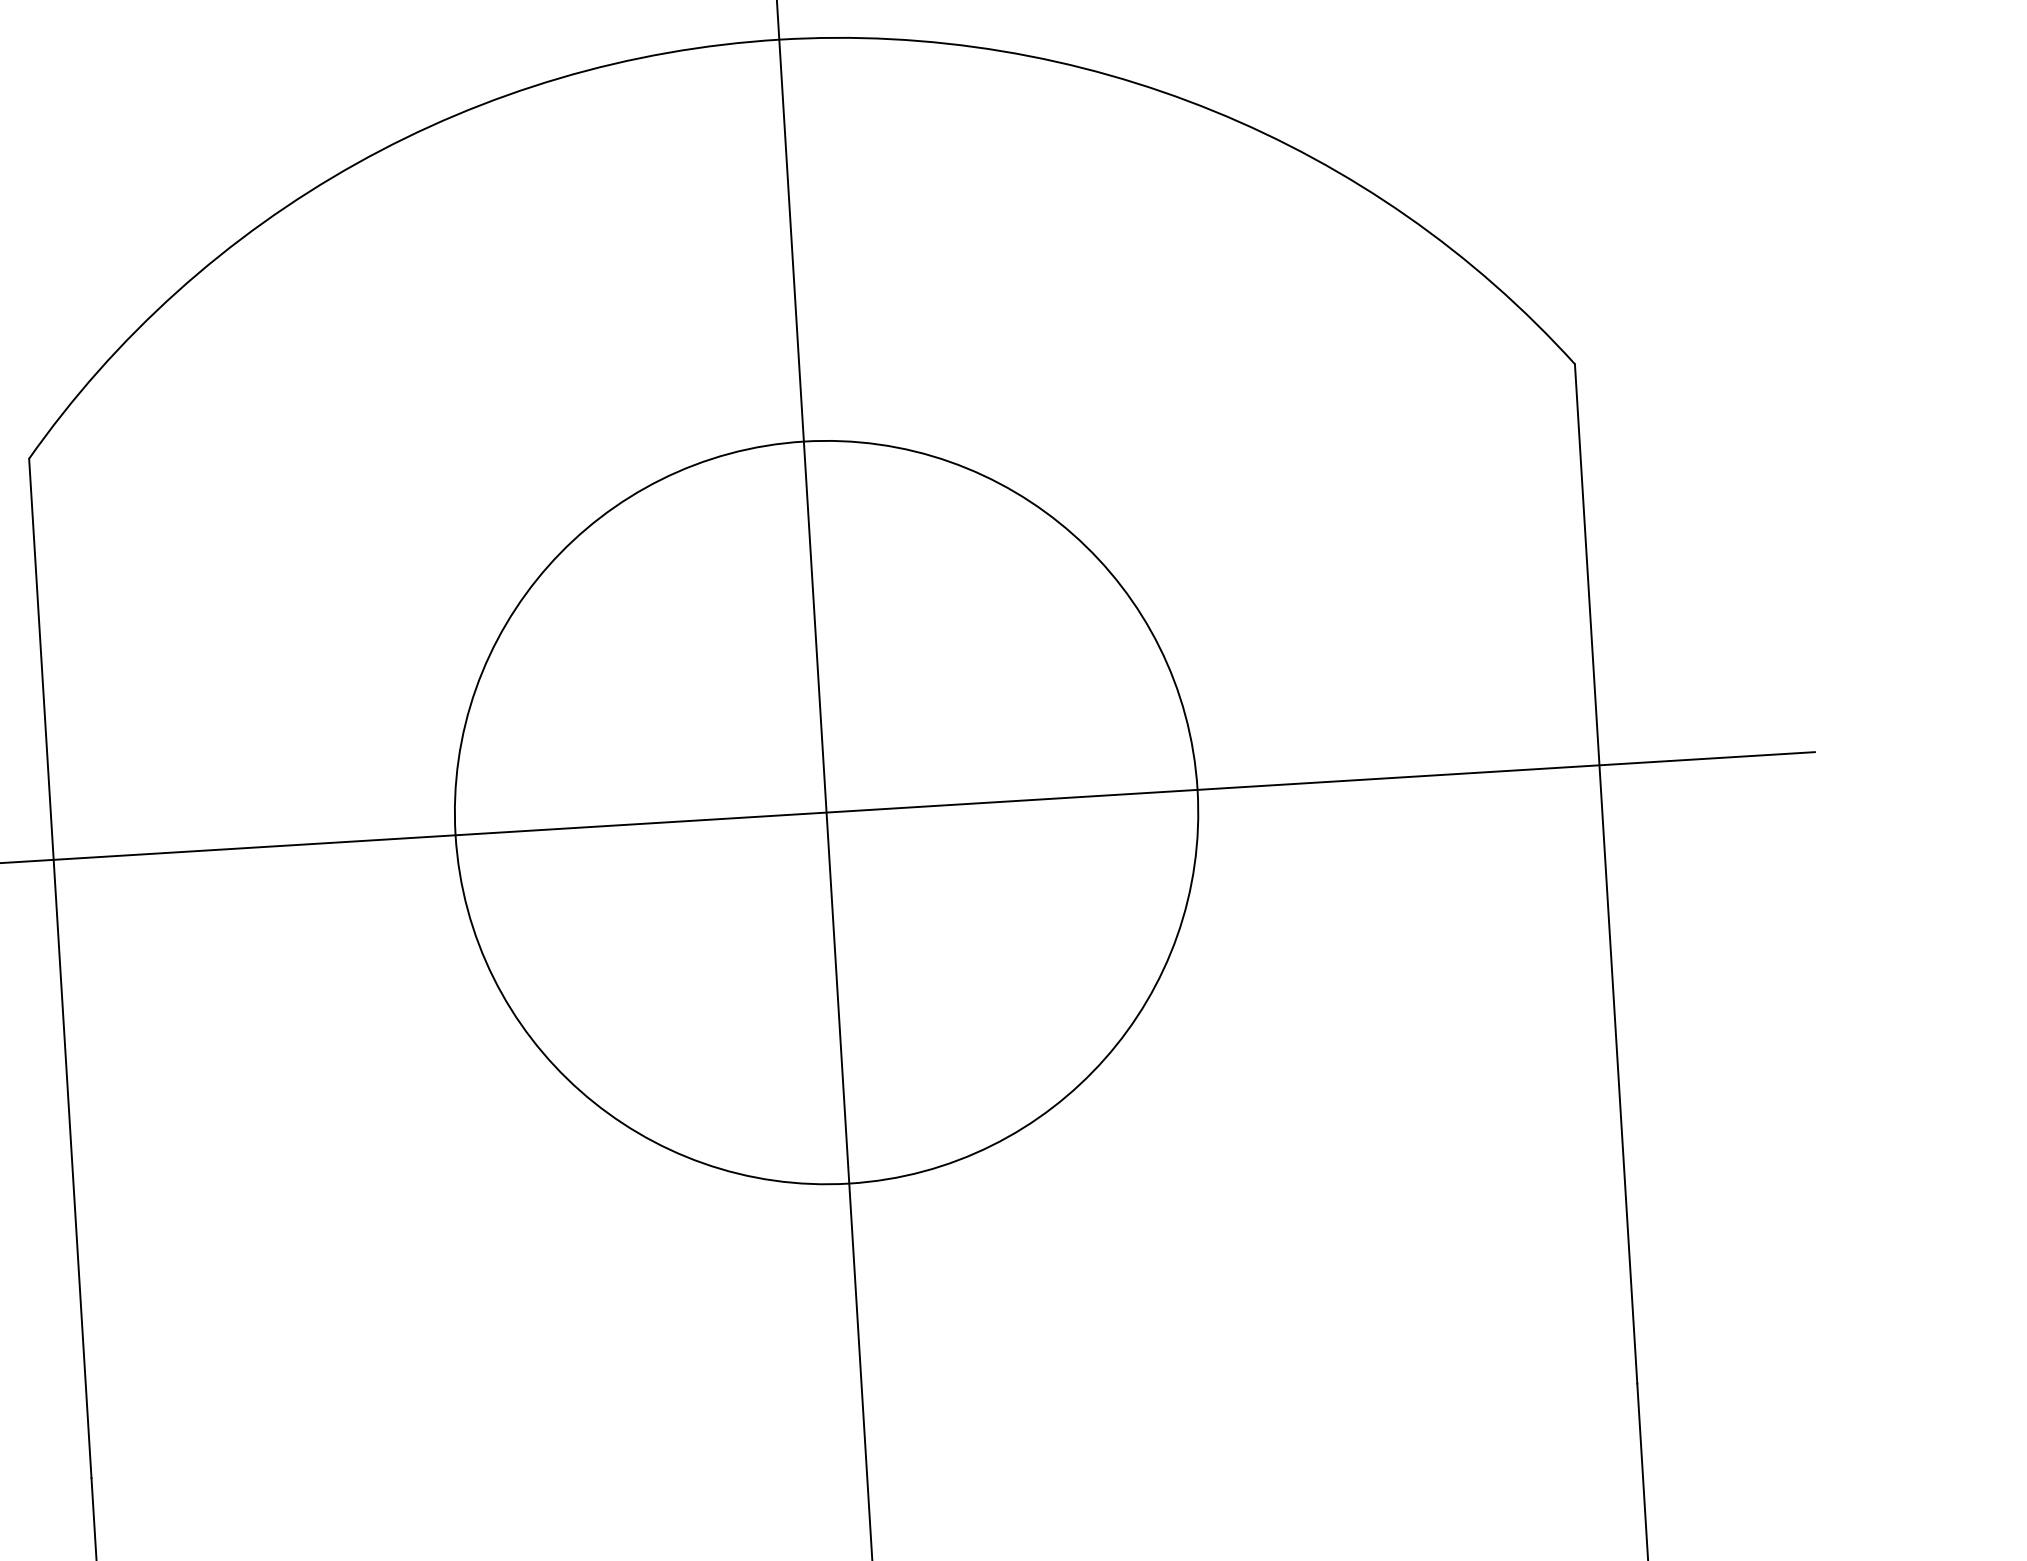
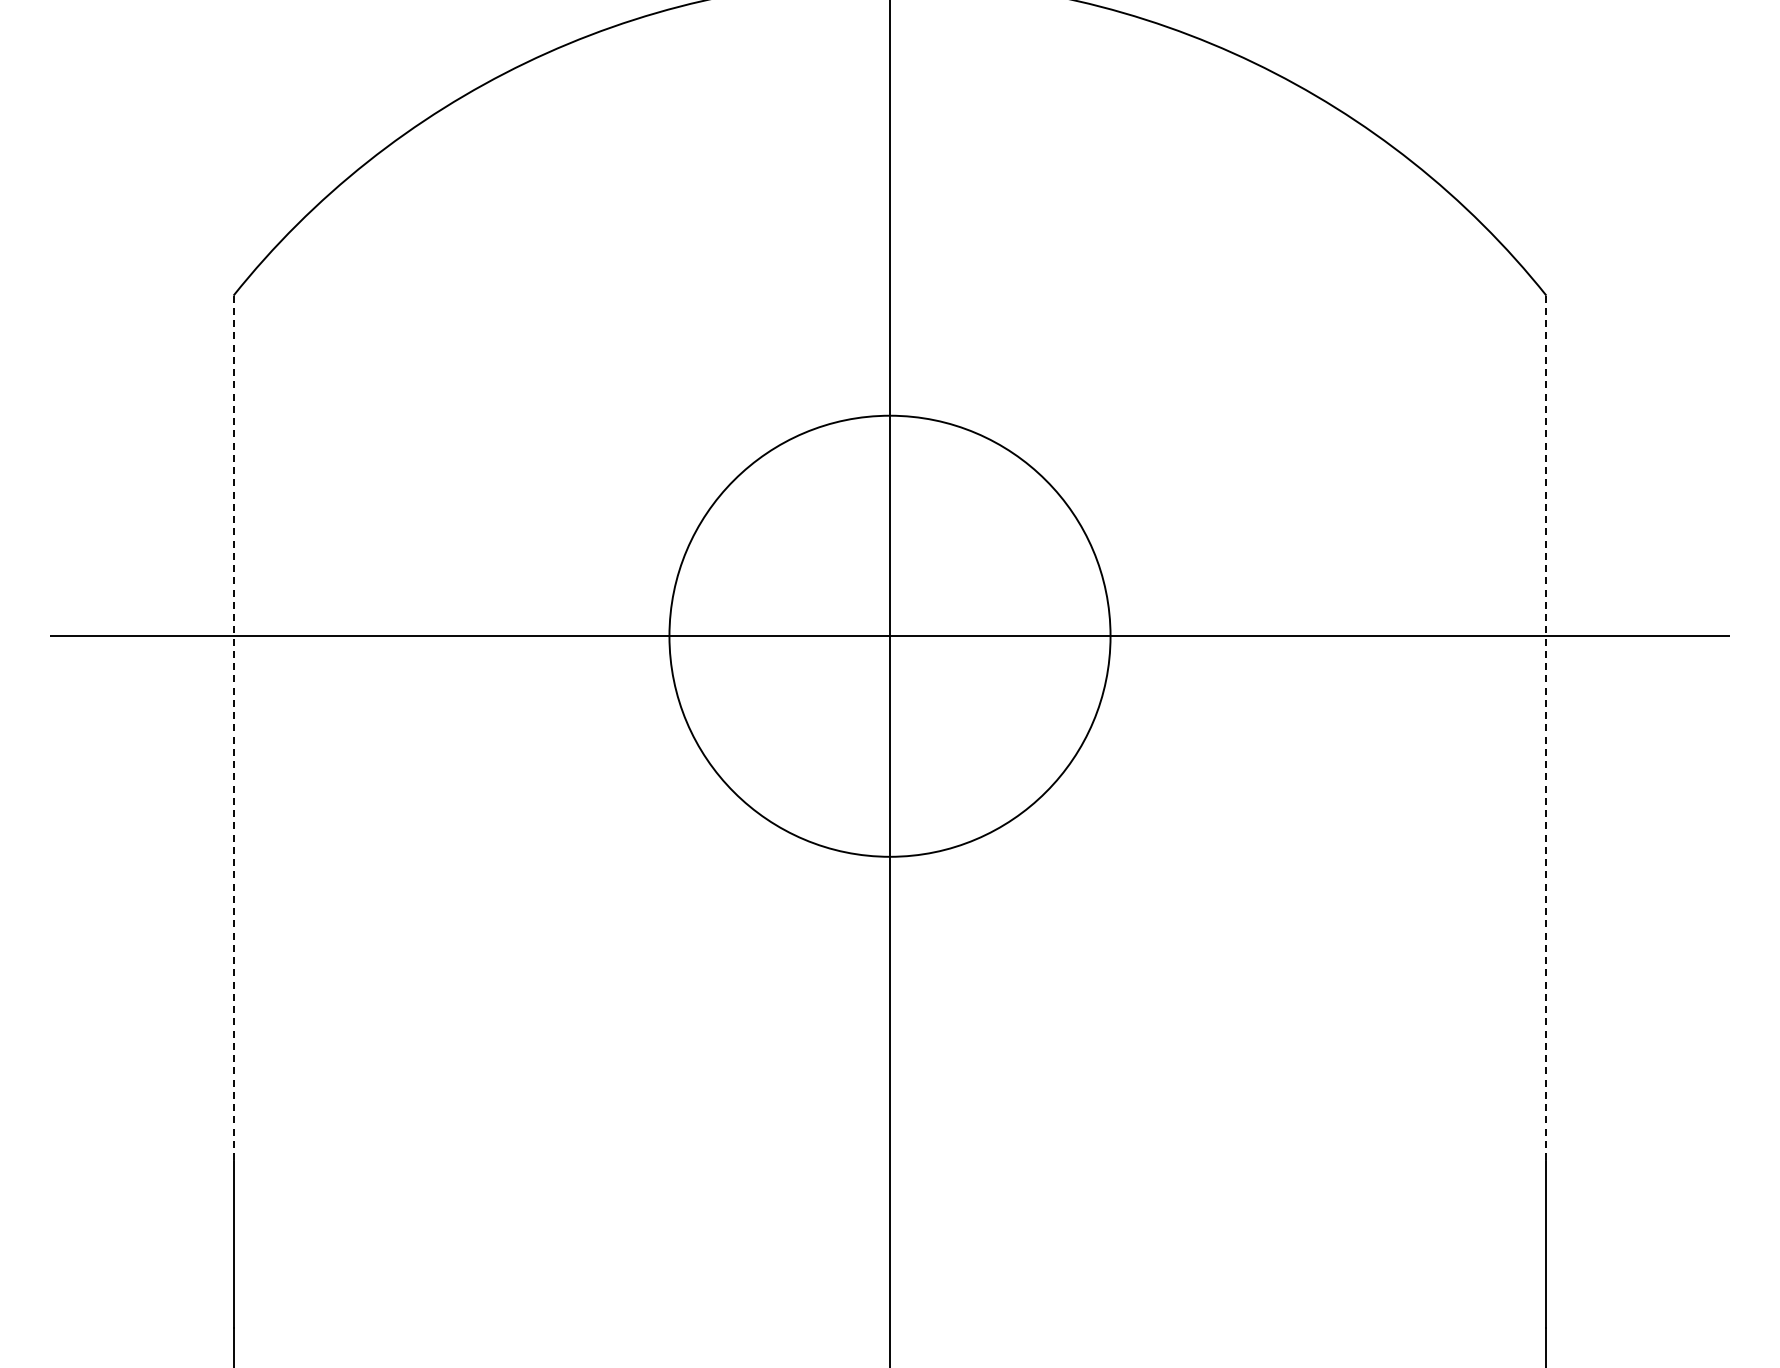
circle: (825, 812) -> (889, 636), size x0.7
line: (1606, 873) -> (1546, 728), solid -> dashed
line: (60, 968) -> (233, 728), solid -> dashed

